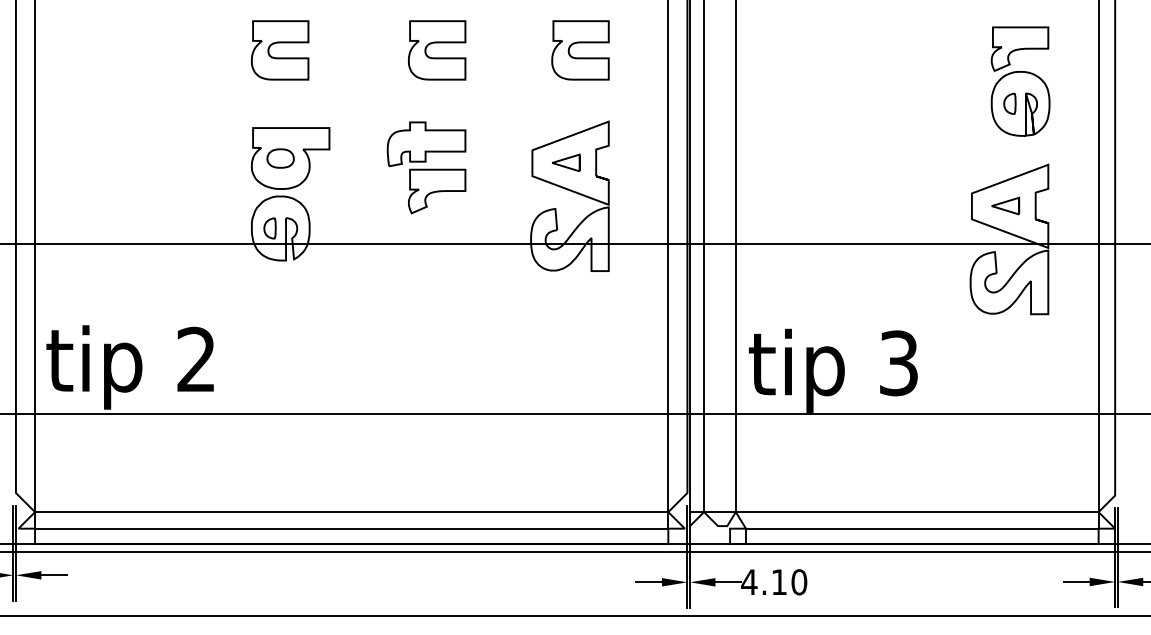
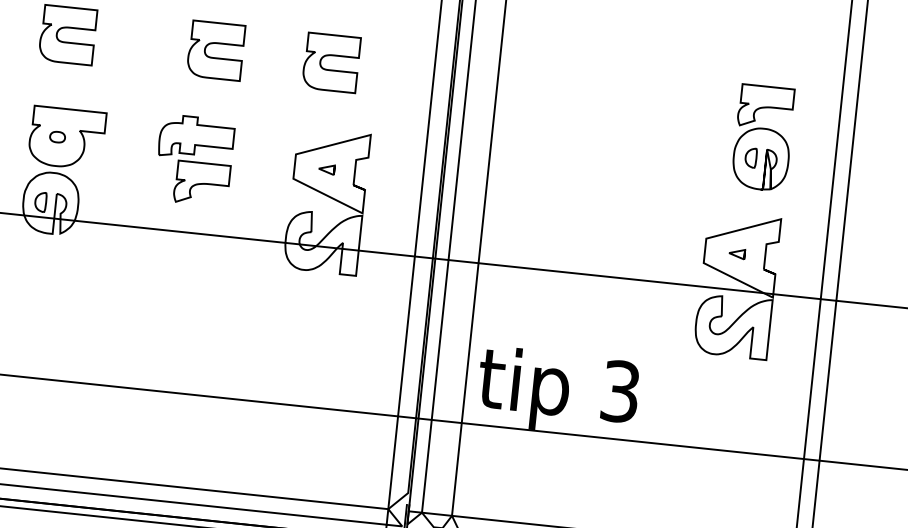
part: (580, 43) -> (332, 56), moved
part: (280, 158) -> (57, 137), size x0.6
part: (566, 162) -> (326, 169), size x0.6
part: (1005, 205) -> (736, 253), size x0.6

